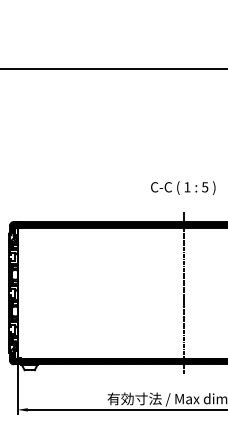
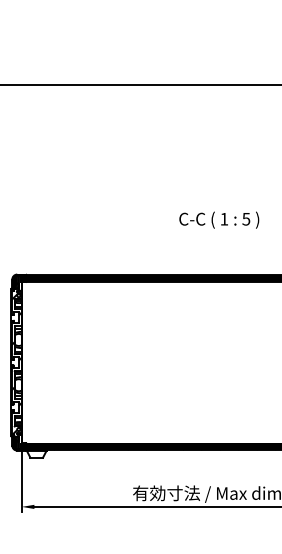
text: (183, 187) -> (219, 219), moved
line: (184, 293) -> (228, 362), removed

